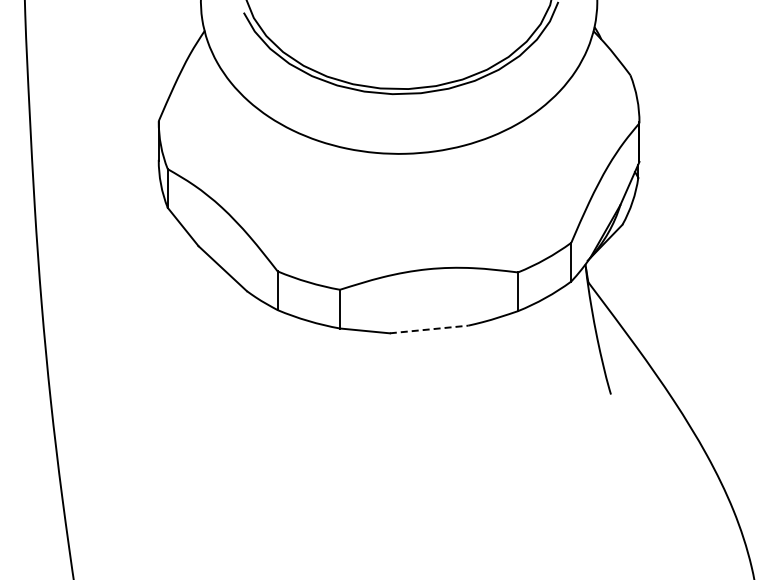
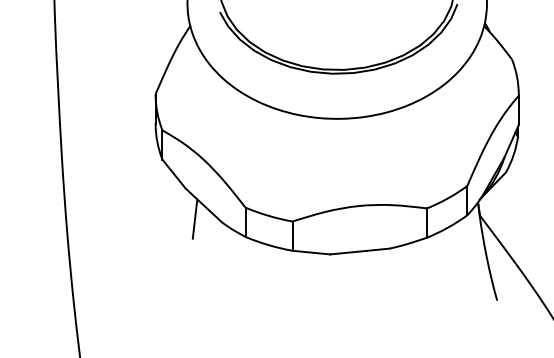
line: (210, 286) -> (194, 219), added
line: (429, 329) -> (360, 251), dashed -> solid

